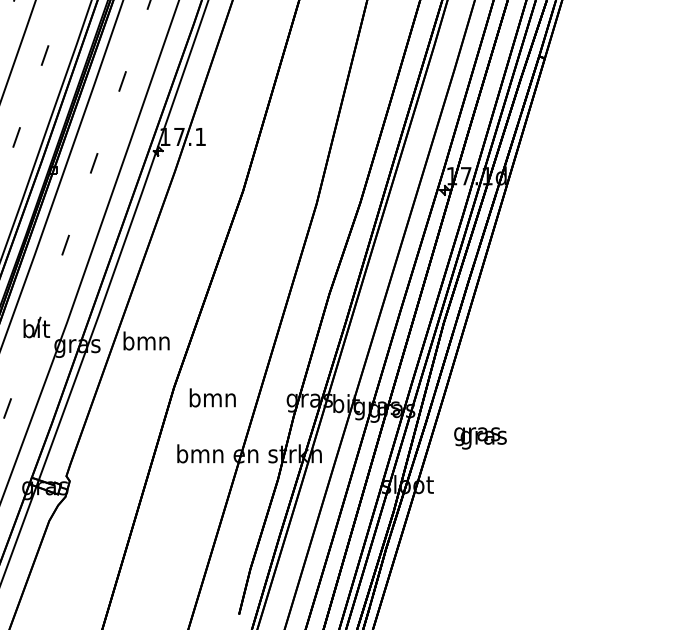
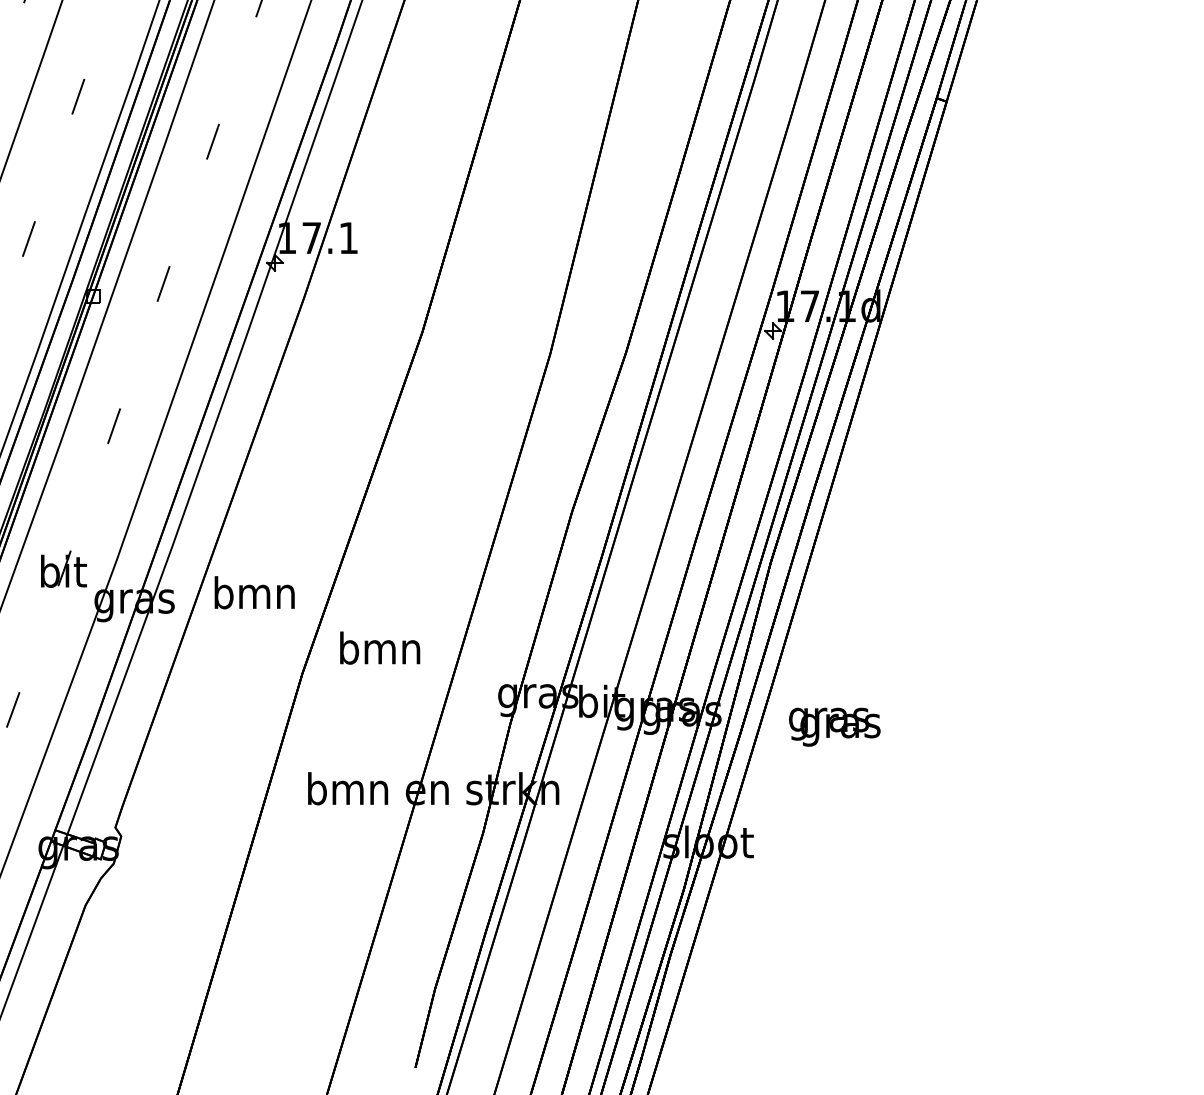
text: (212, 397) -> (379, 647), moved
text: (480, 438) -> (834, 727), moved

